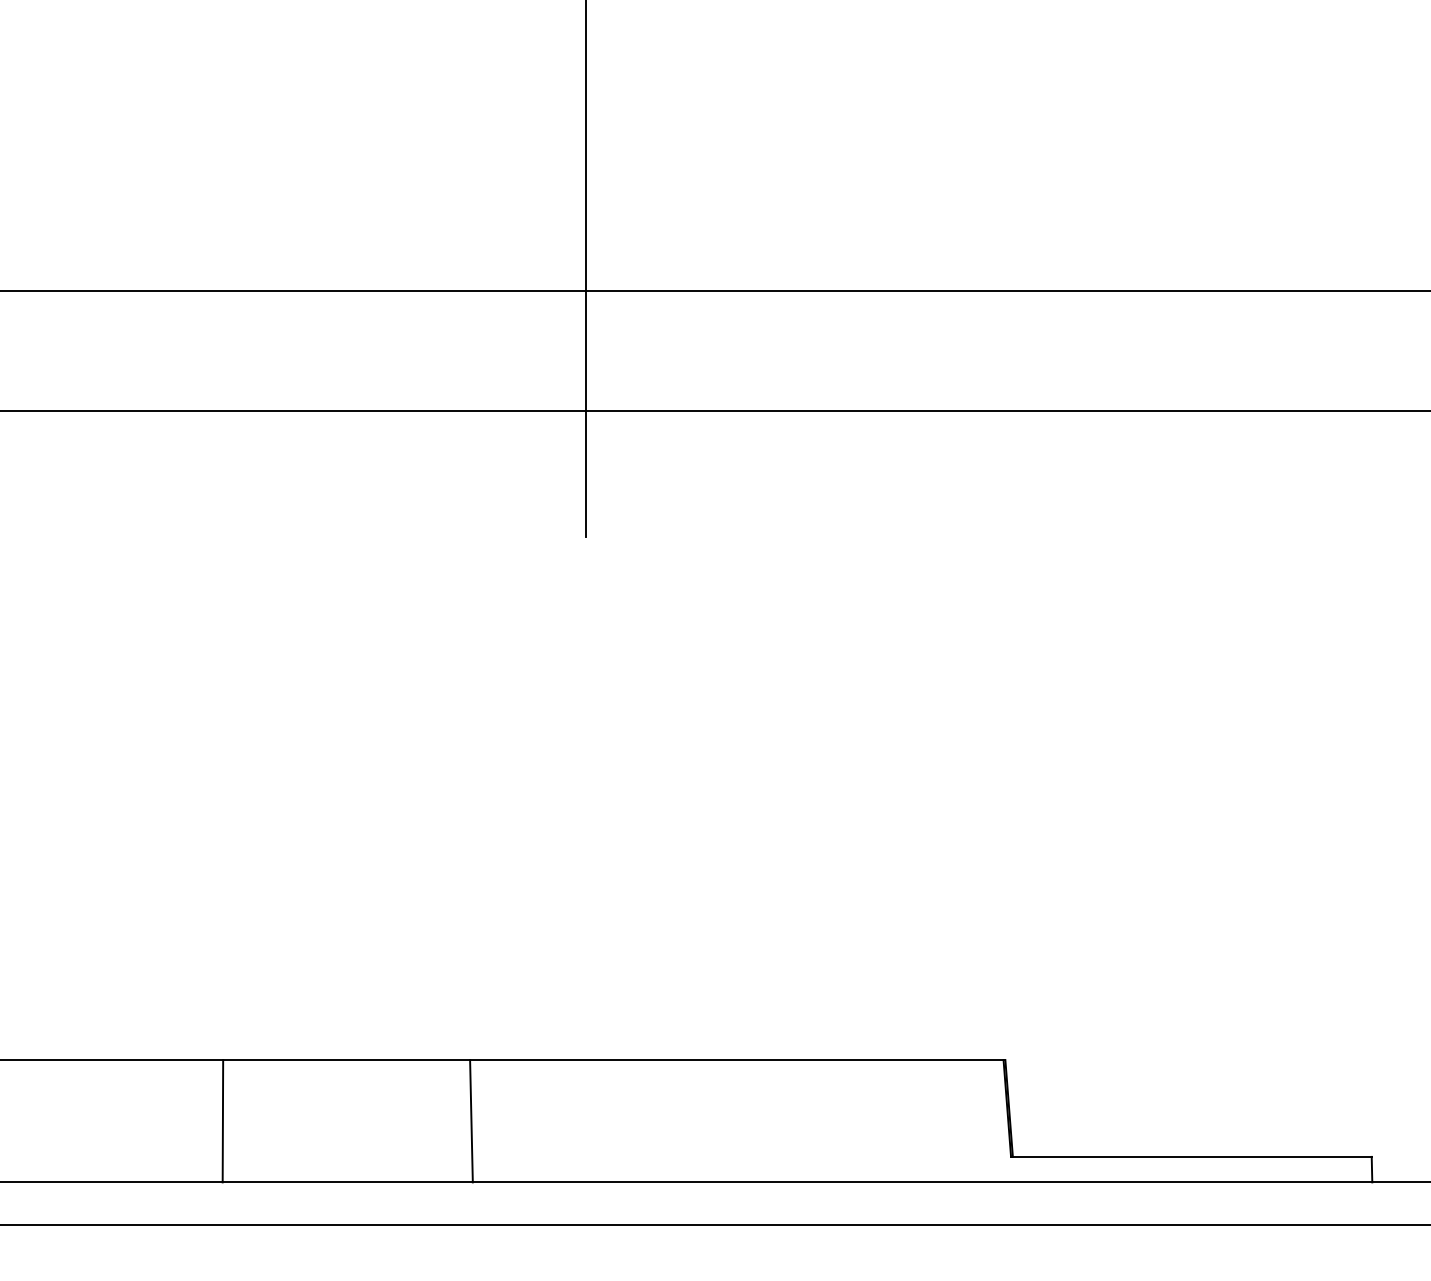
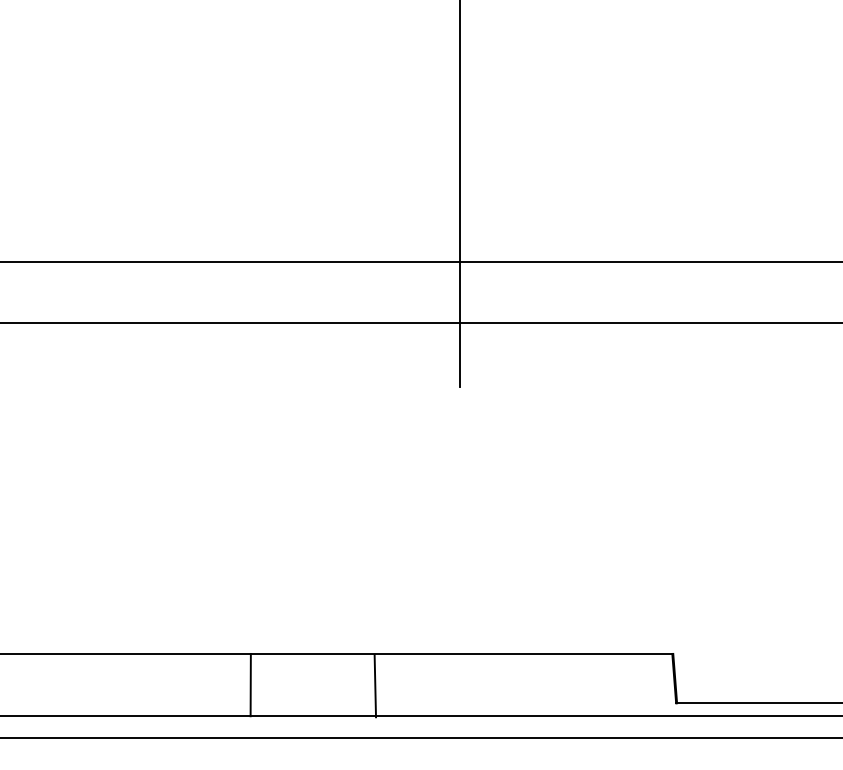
line: (222, 1120) -> (250, 684), moved
line: (471, 1120) -> (375, 685), moved

